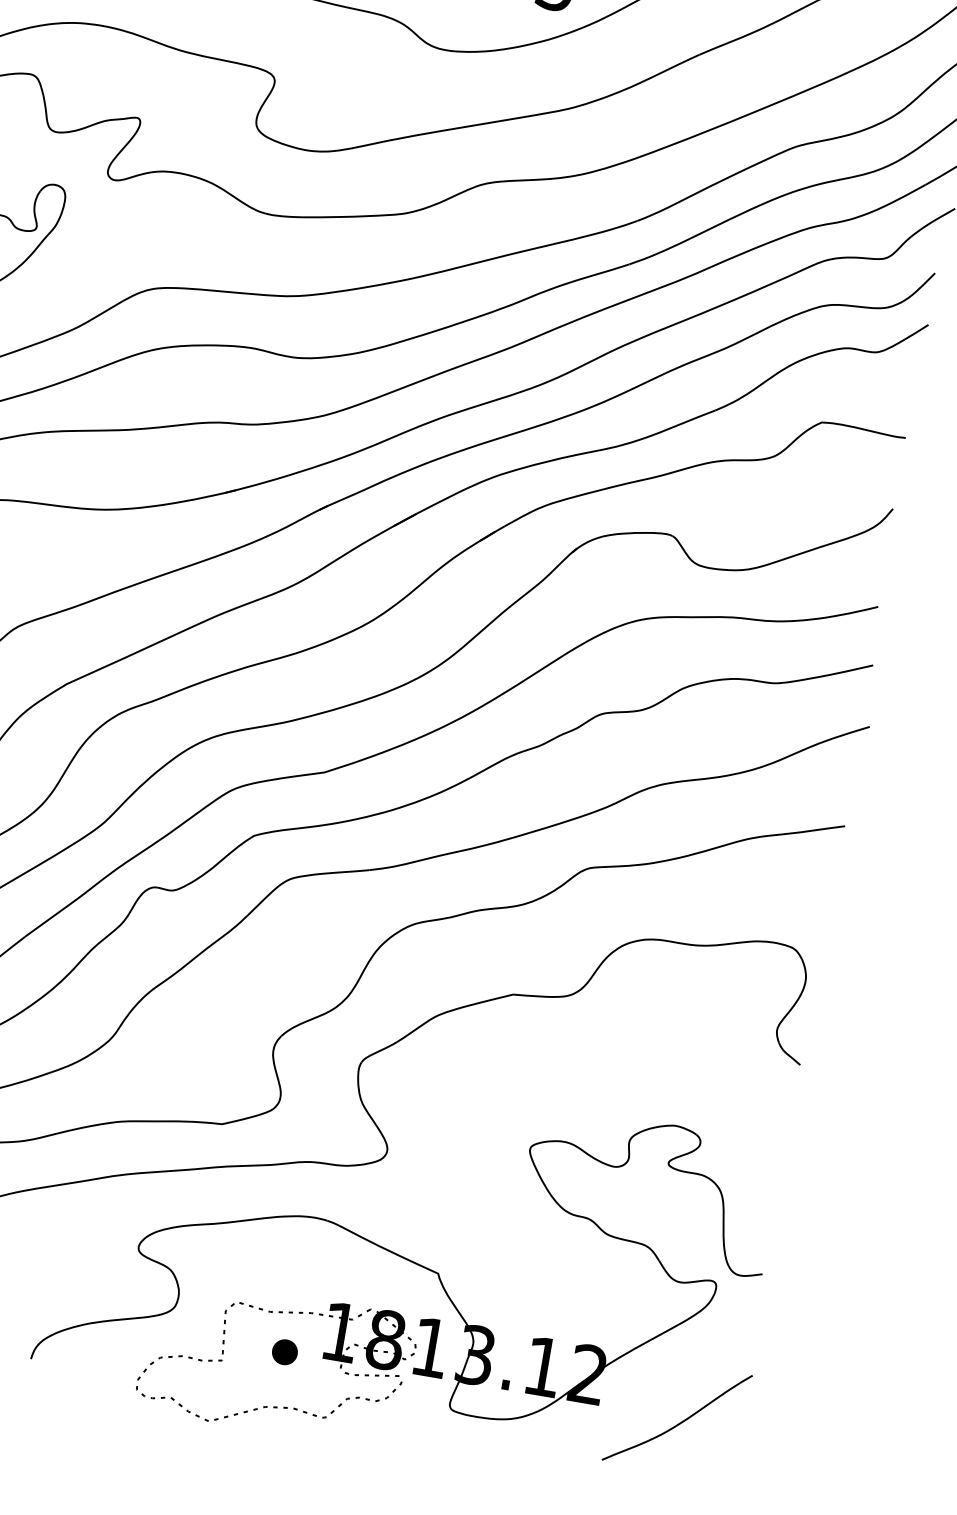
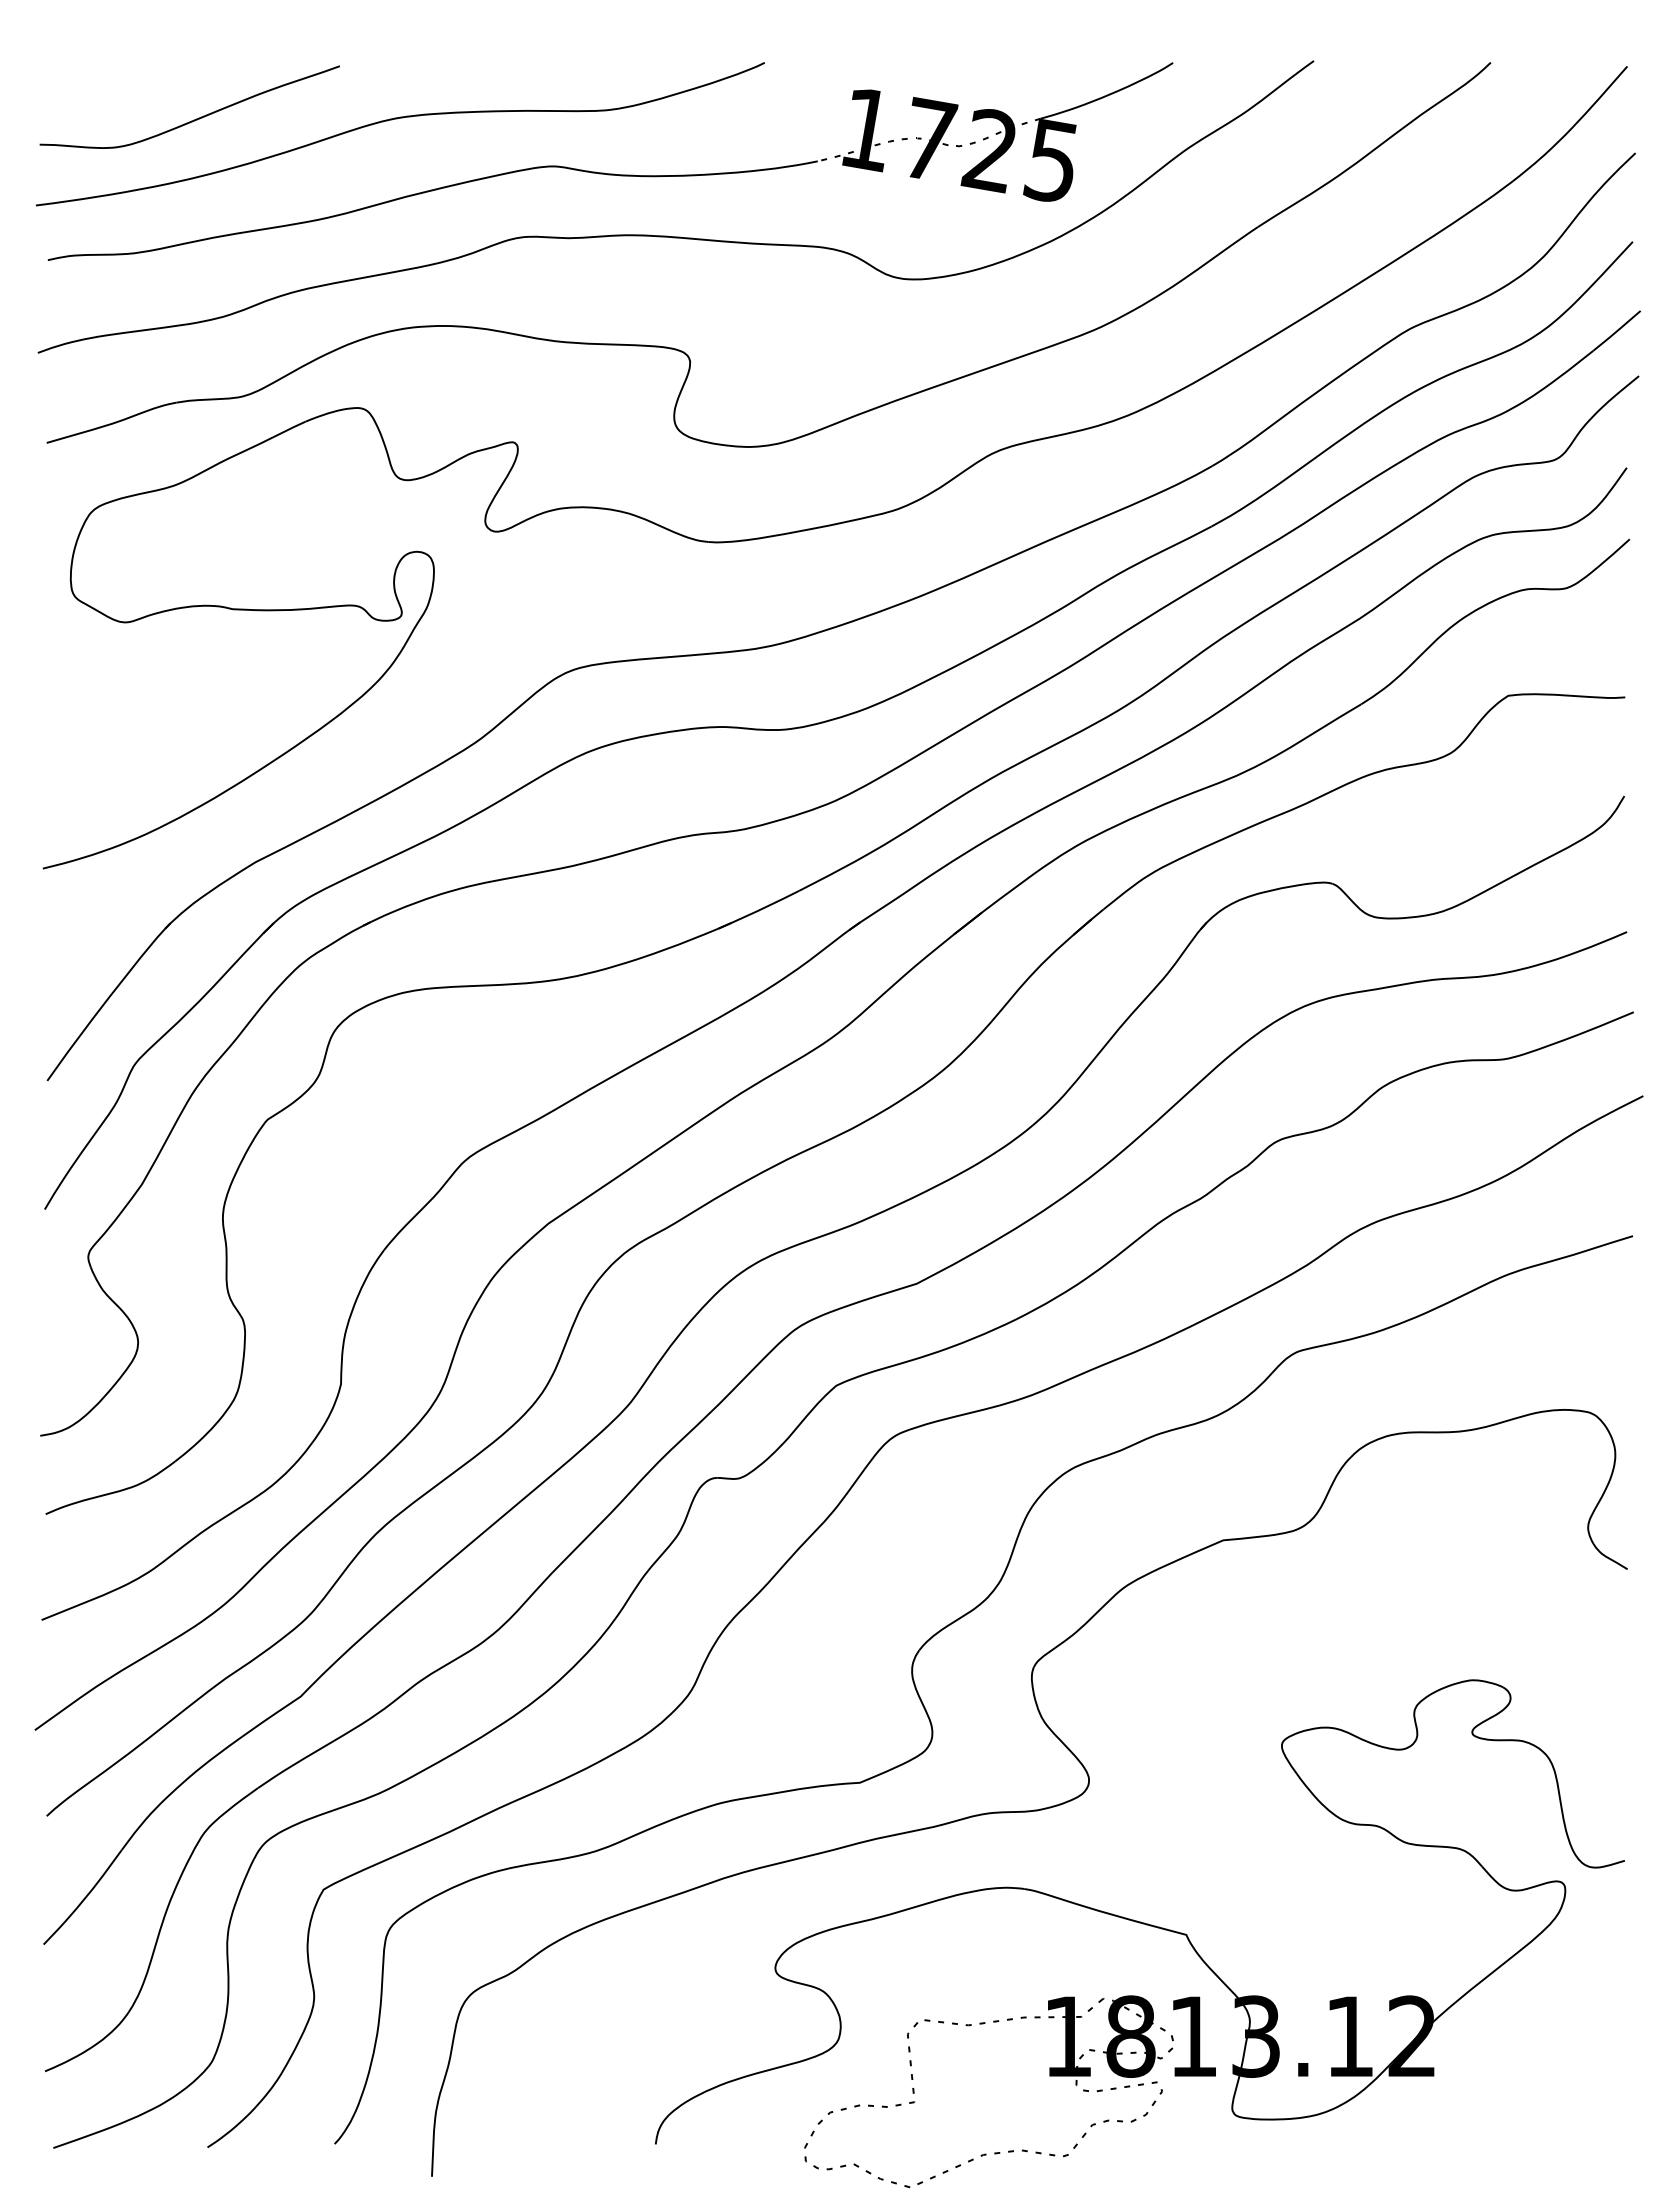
part: (284, 1352) -> (996, 2076), removed
curve: (680, 1422) -> (1548, 2079), removed

